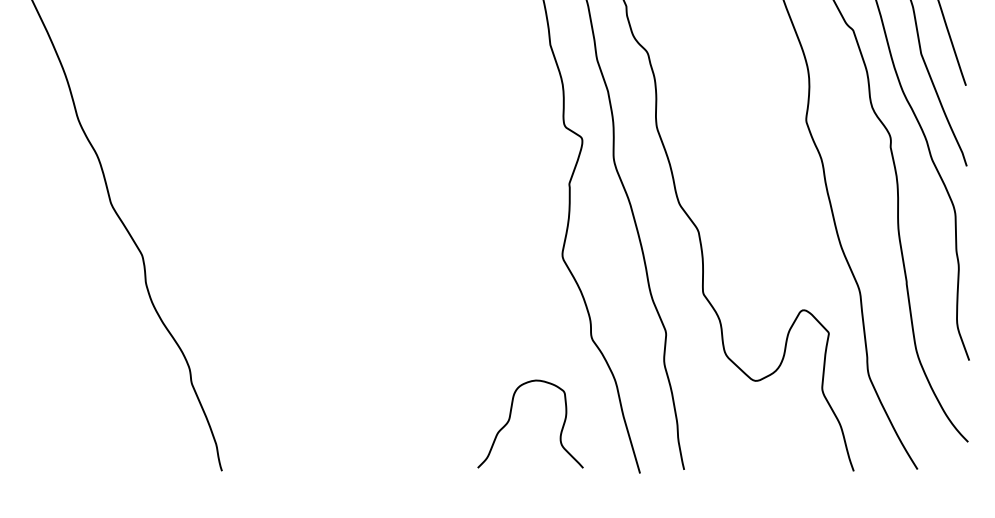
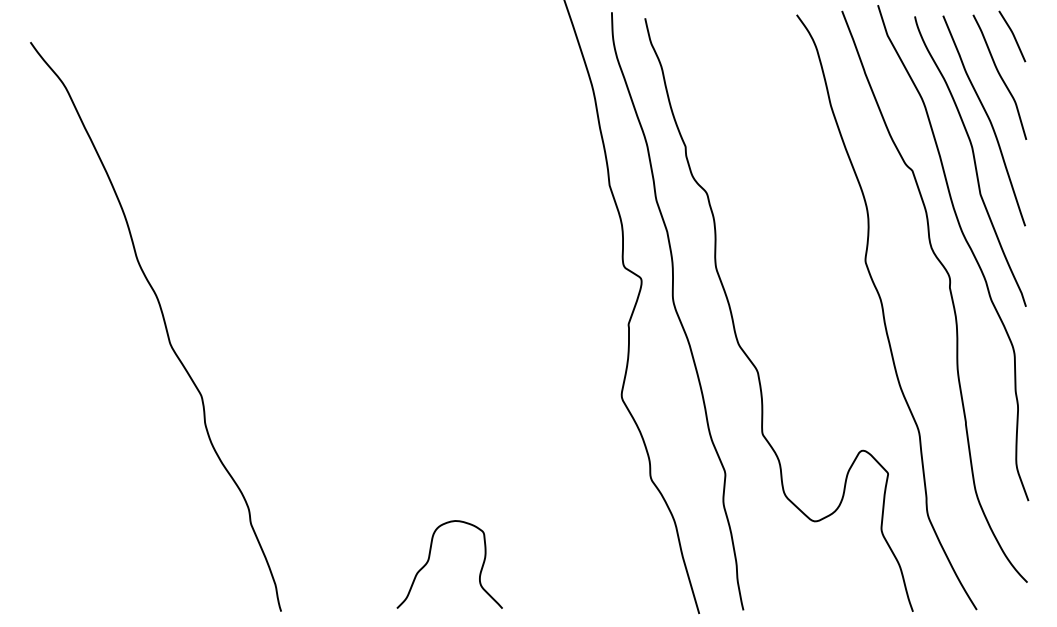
curve: (510, 420) -> (429, 560), moved

